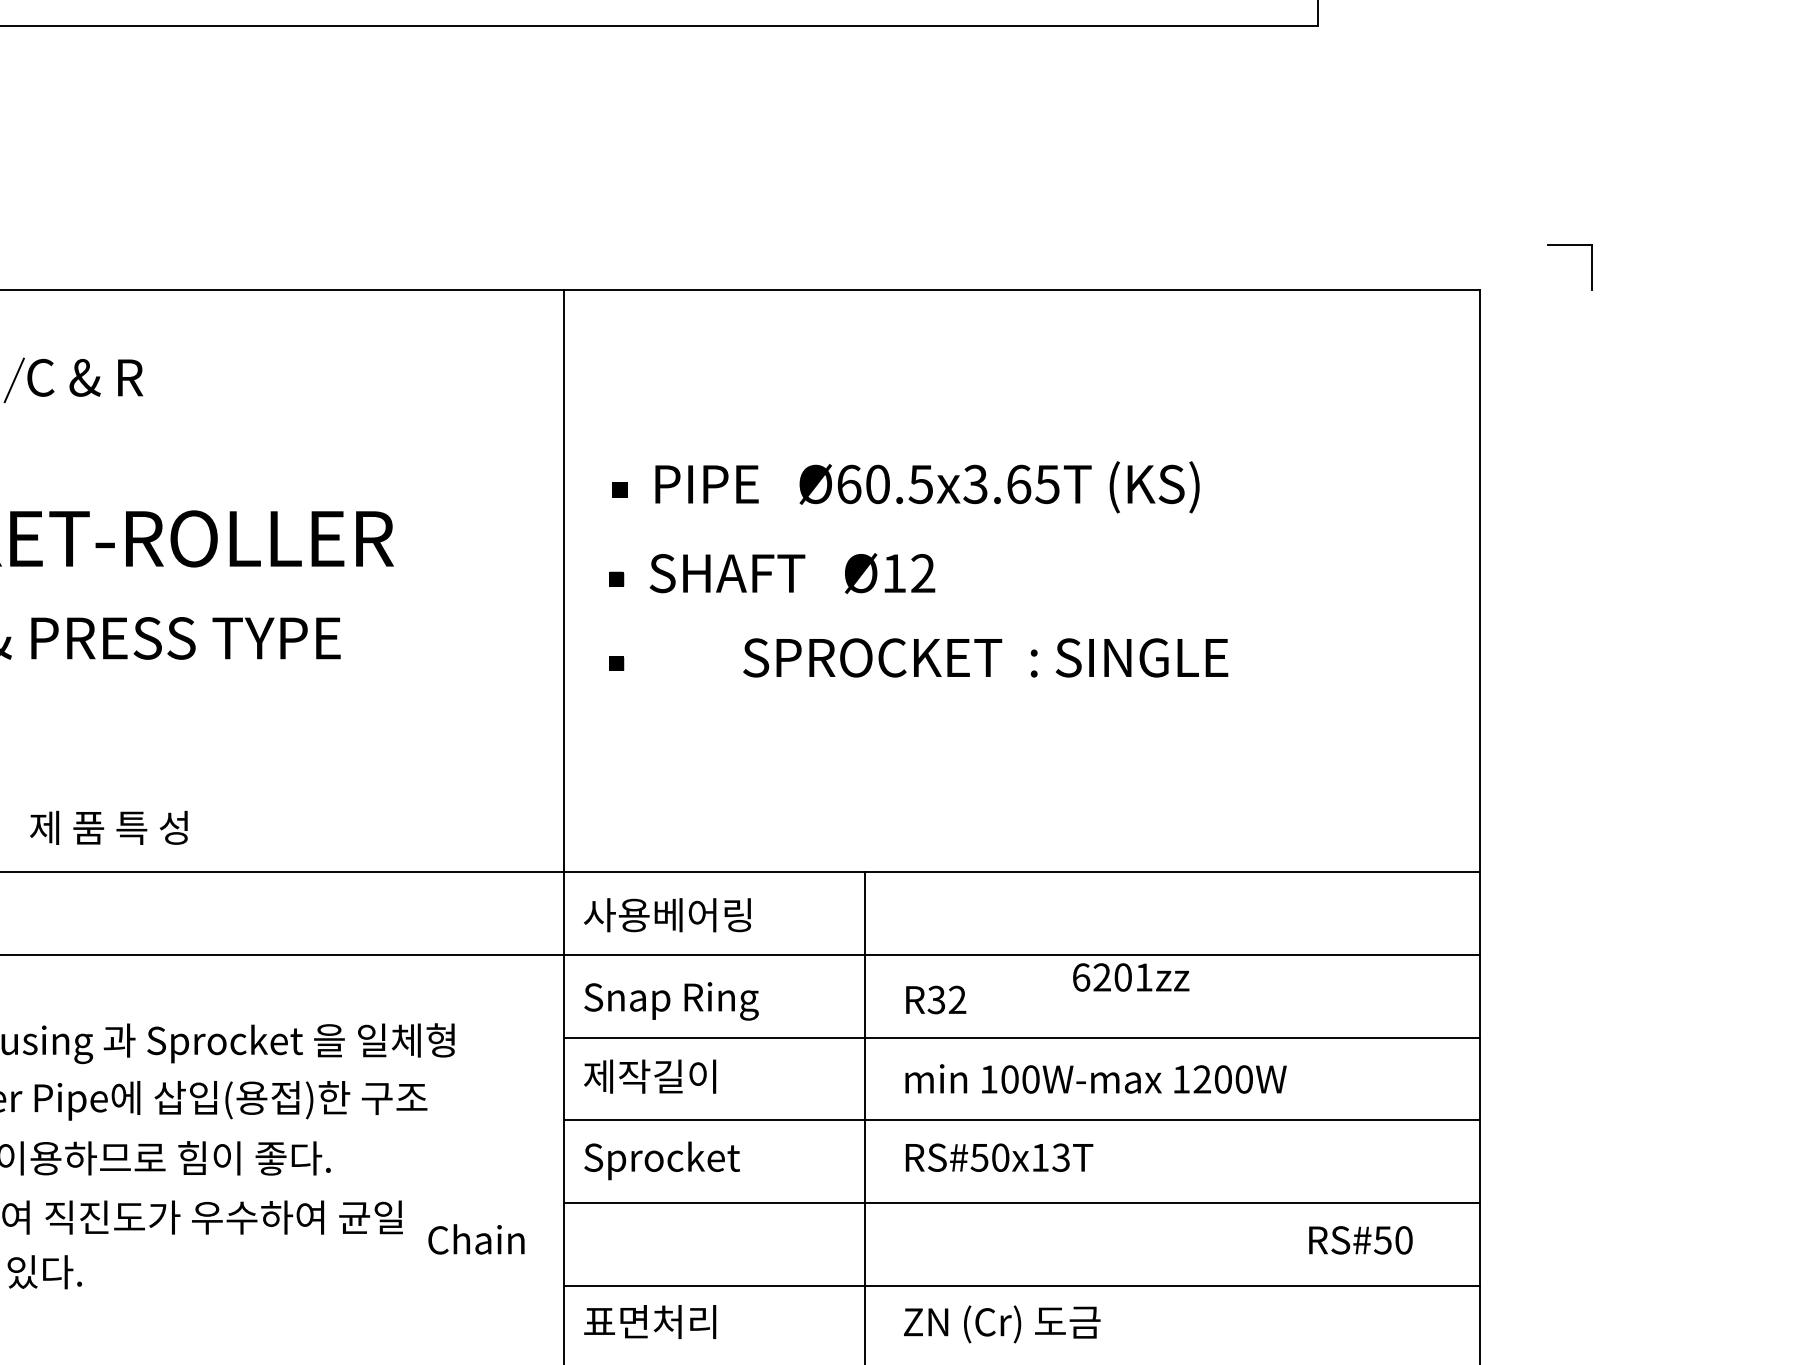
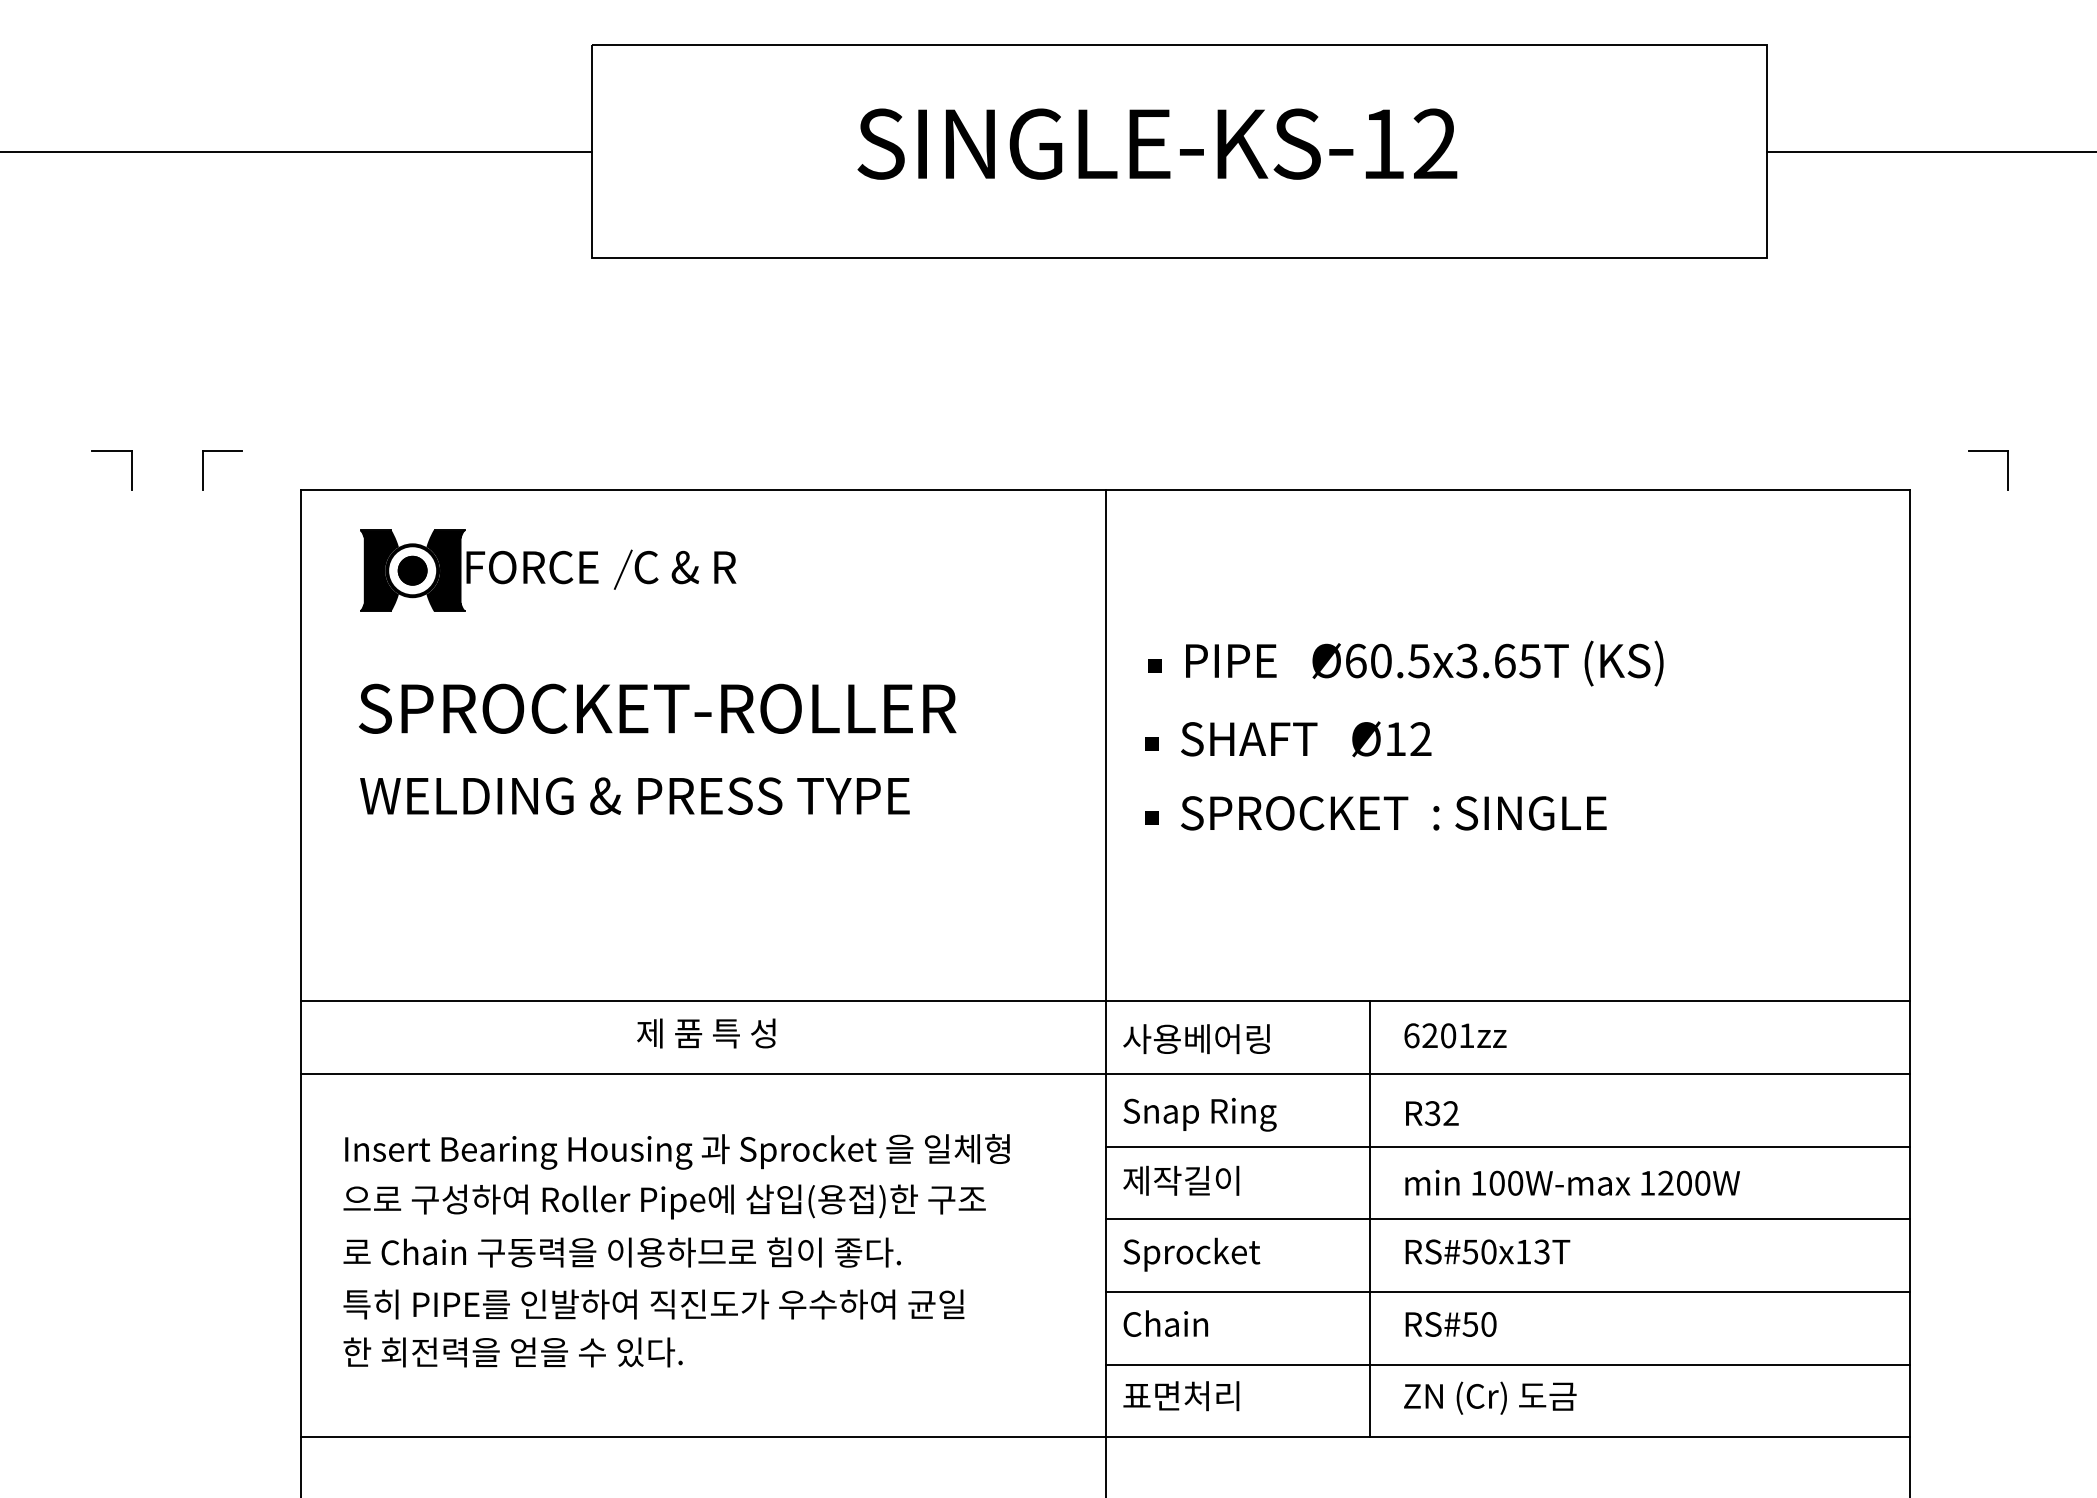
text: (985, 658) -> (1393, 813), moved
text: (109, 827) -> (706, 1033), moved
text: (1131, 977) -> (1455, 1035), moved
text: (476, 1239) -> (1165, 1323), moved
text: (1360, 1240) -> (1450, 1324), moved

